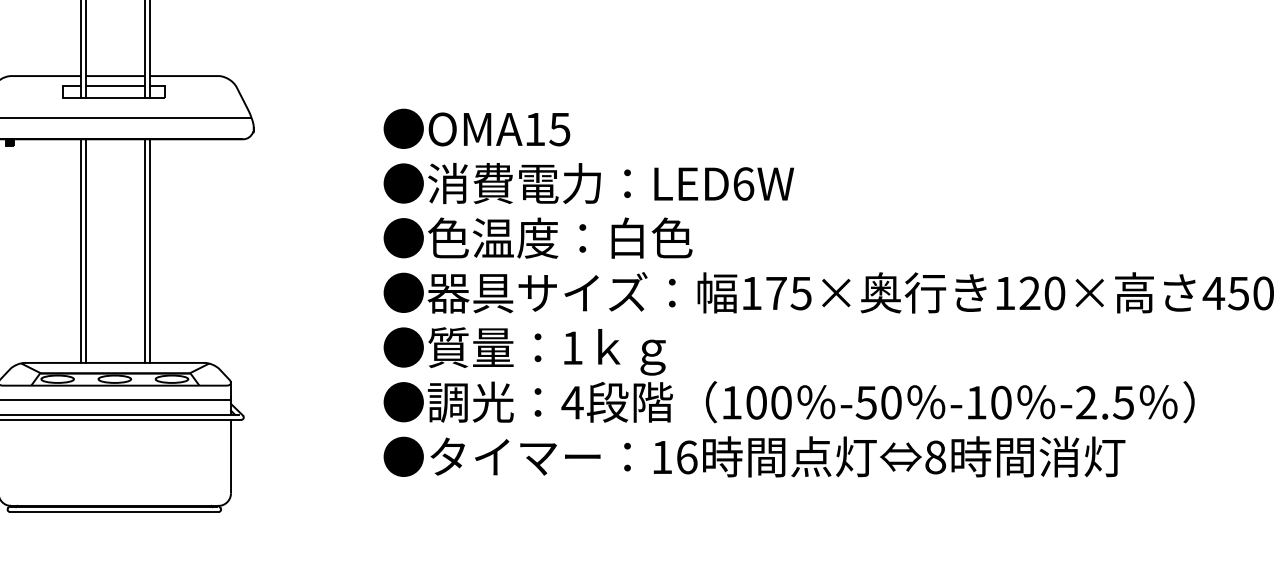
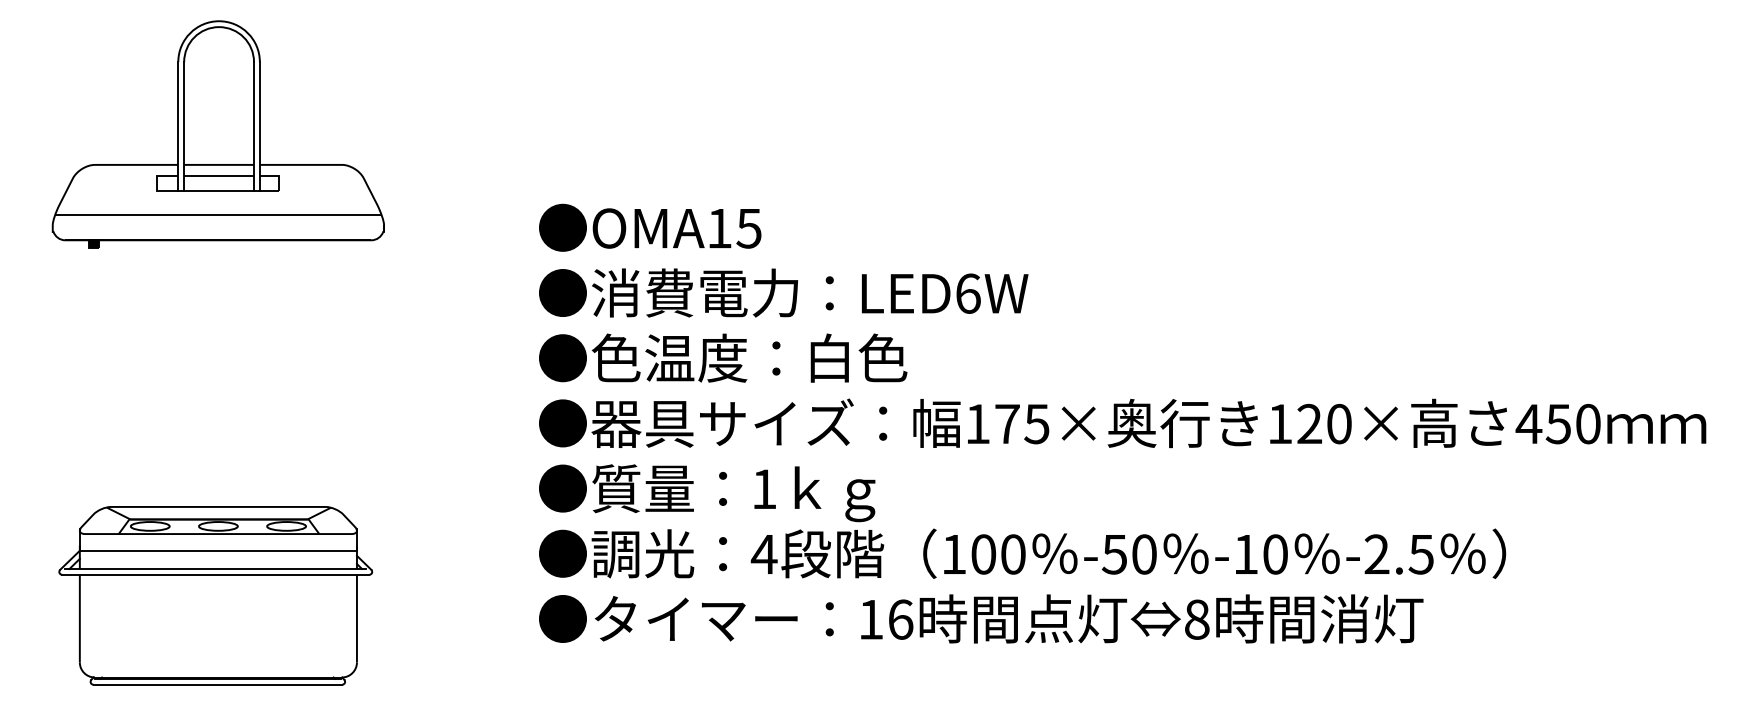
line: (81, 251) -> (178, 373), removed
line: (86, 251) -> (184, 373), removed
line: (145, 251) -> (254, 373), removed
line: (149, 251) -> (259, 373), removed

